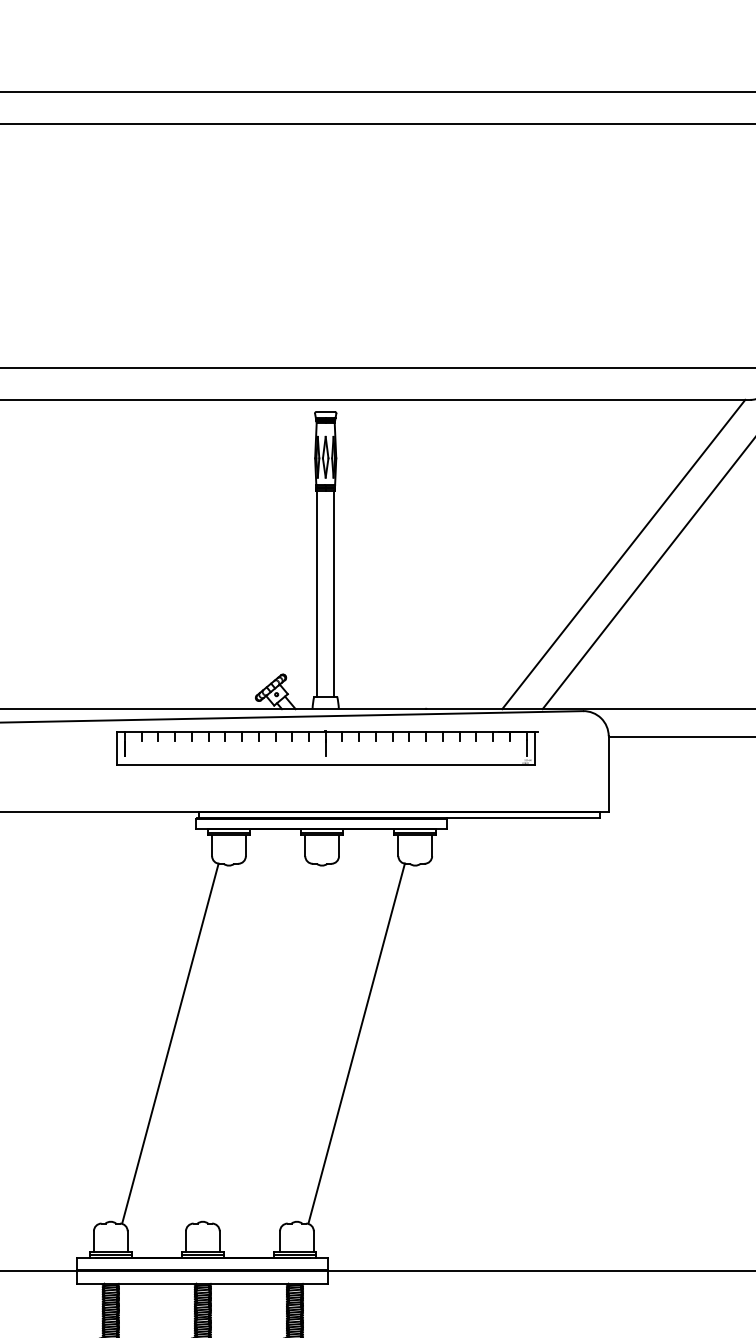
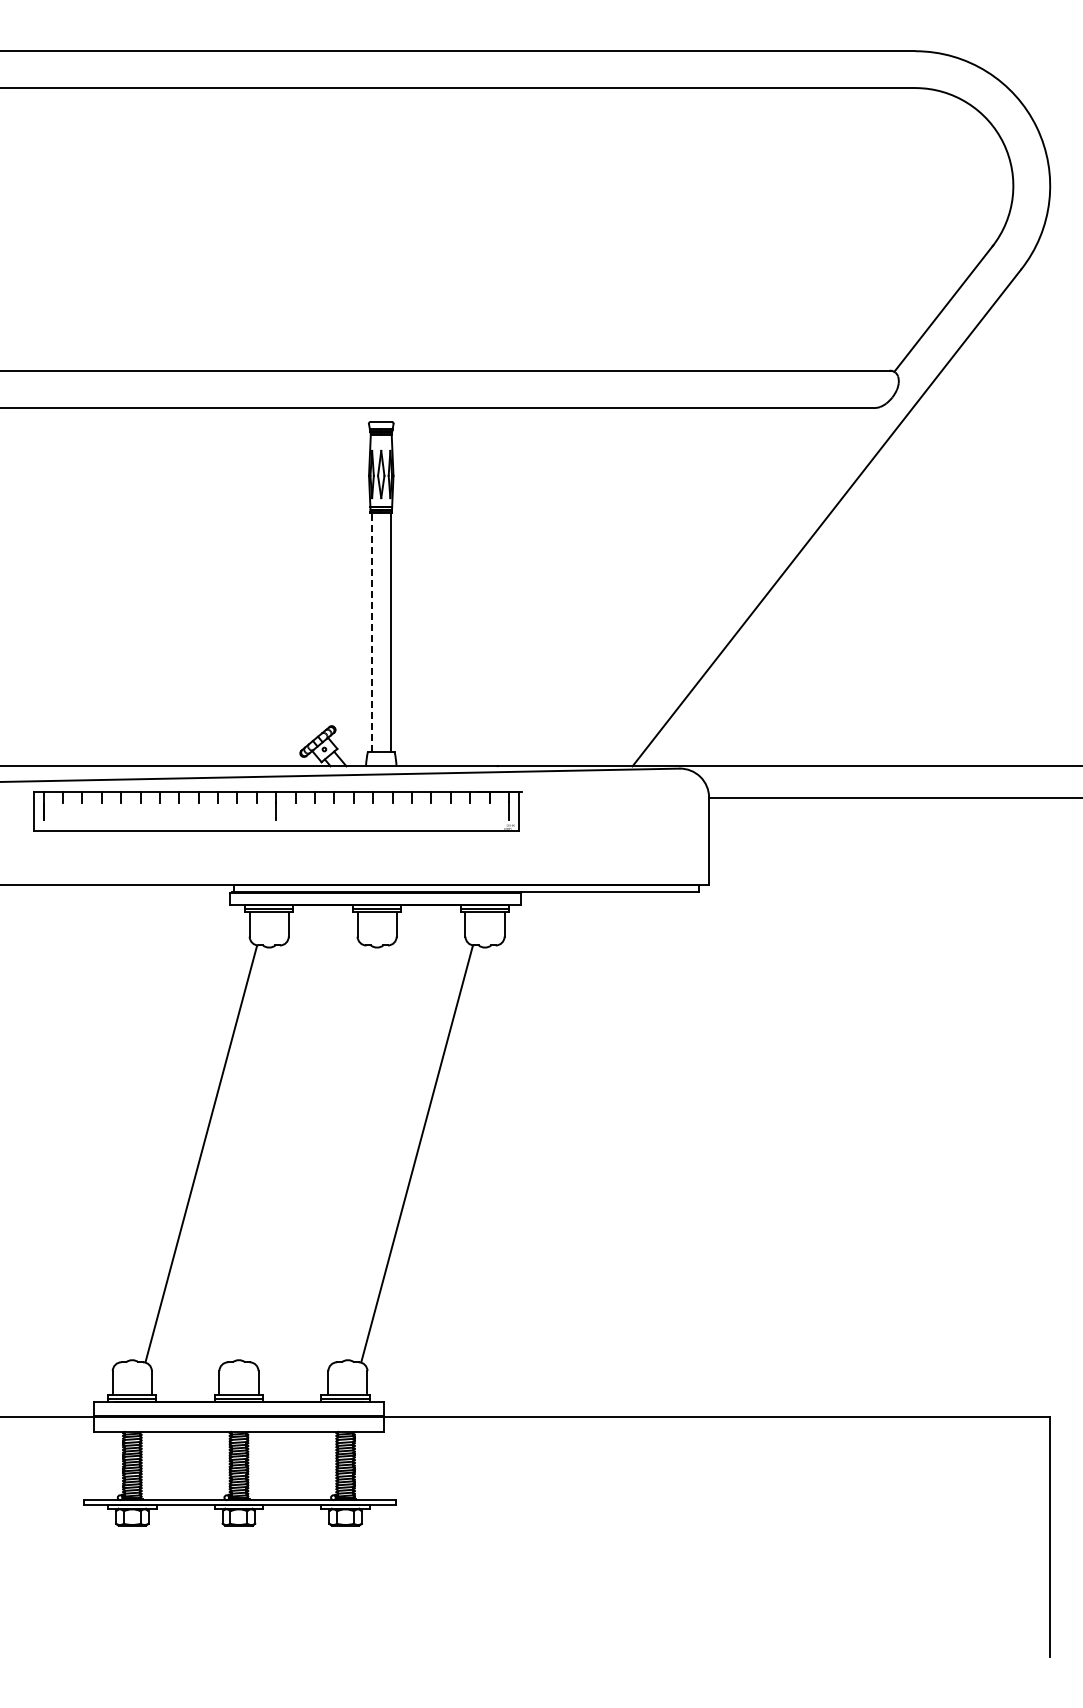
line: (623, 554) -> (726, 587), removed
line: (317, 593) -> (371, 632), solid -> dashed
part: (326, 748) -> (277, 811), moved

